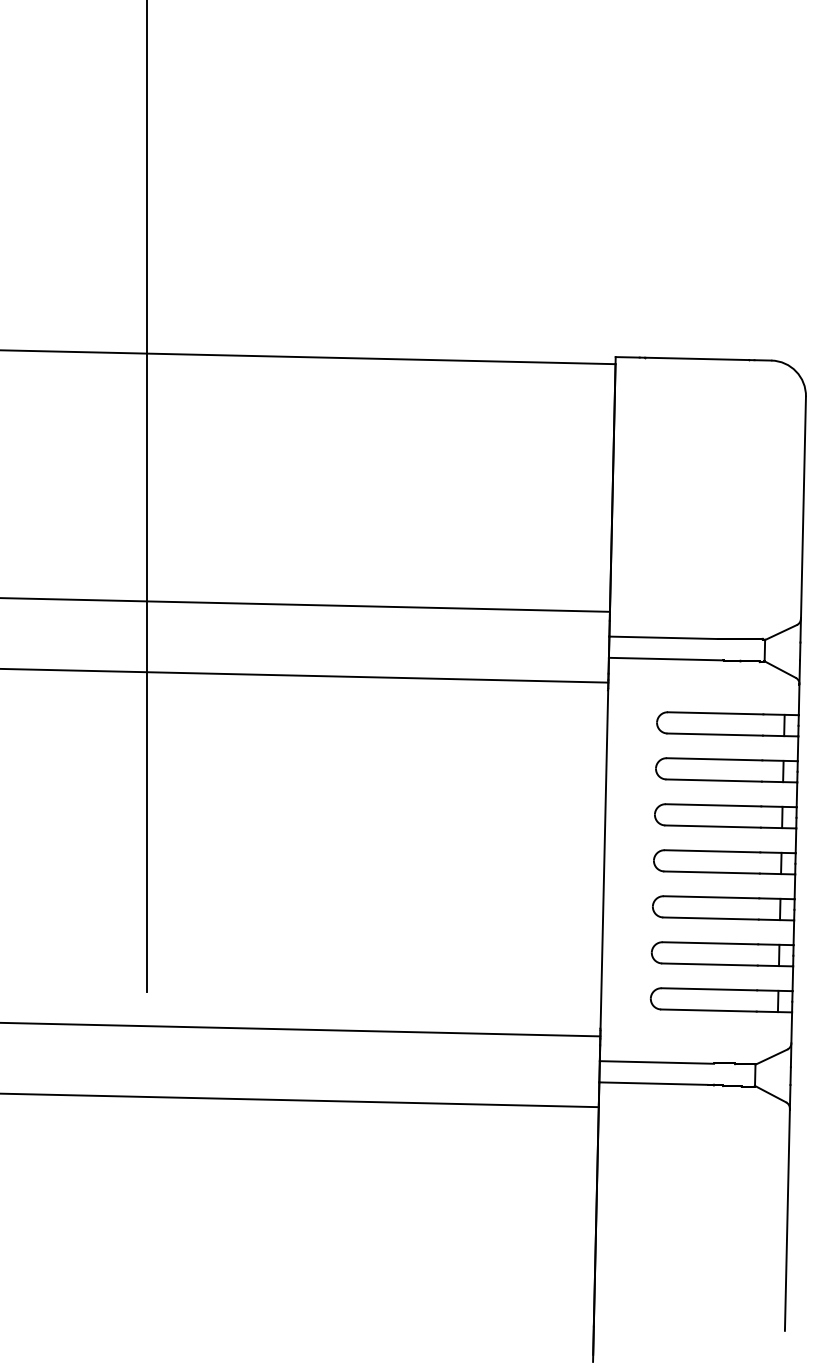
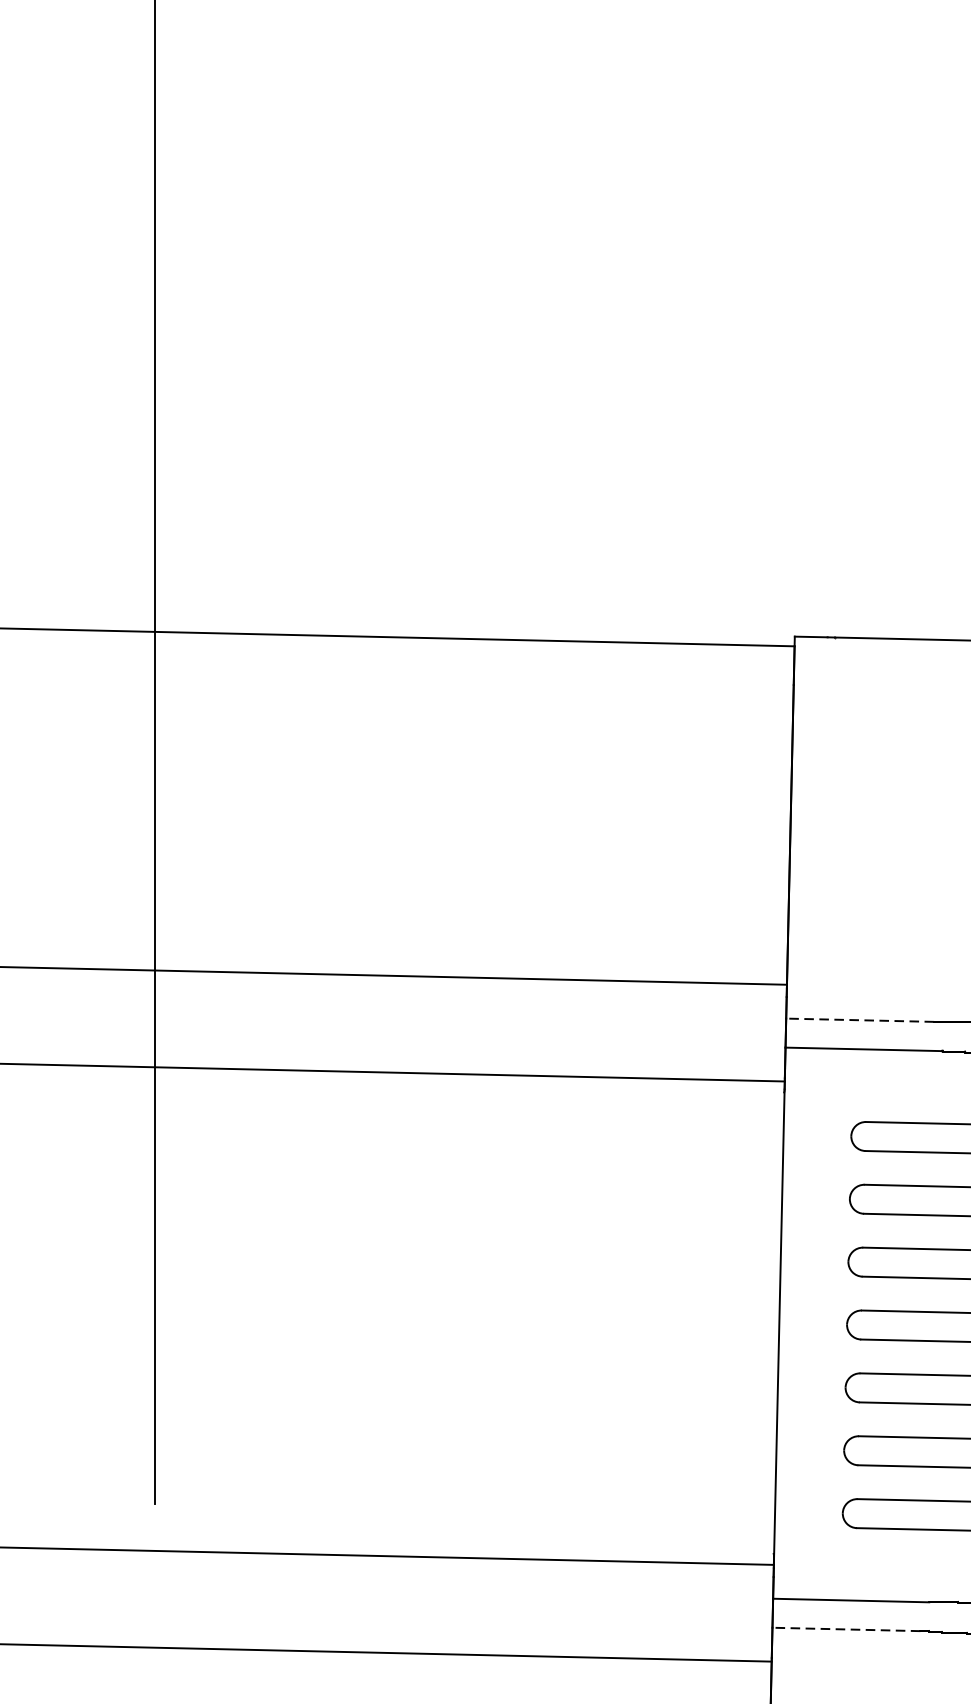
line: (663, 637) -> (860, 1019), solid -> dashed
line: (652, 1083) -> (845, 1629), solid -> dashed

